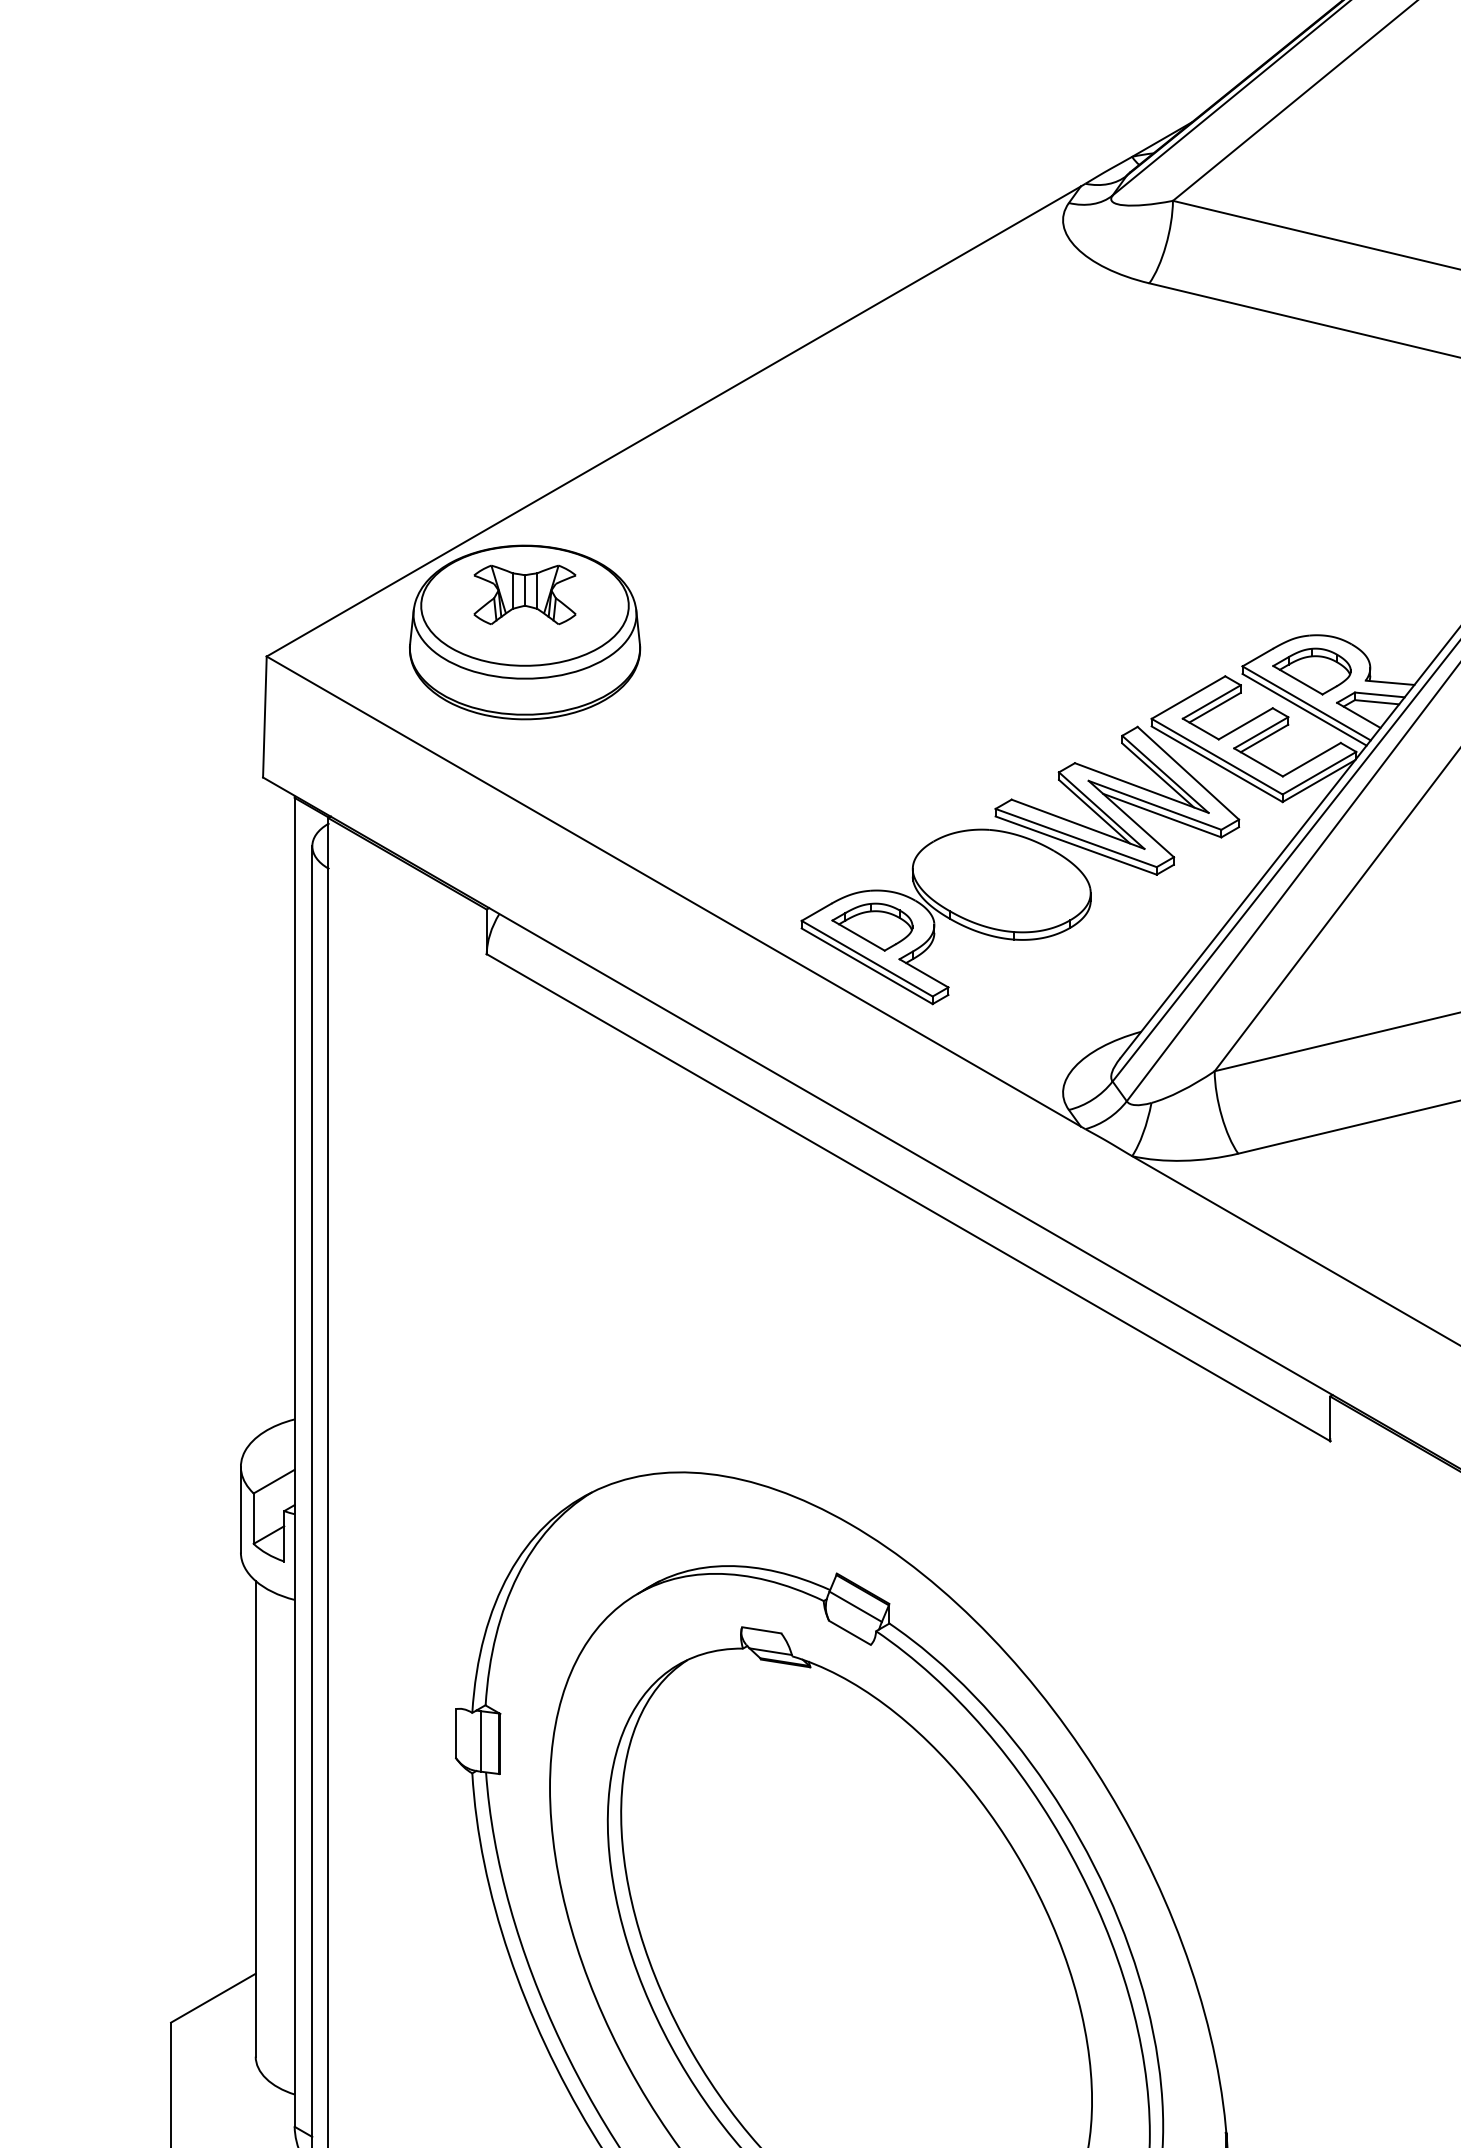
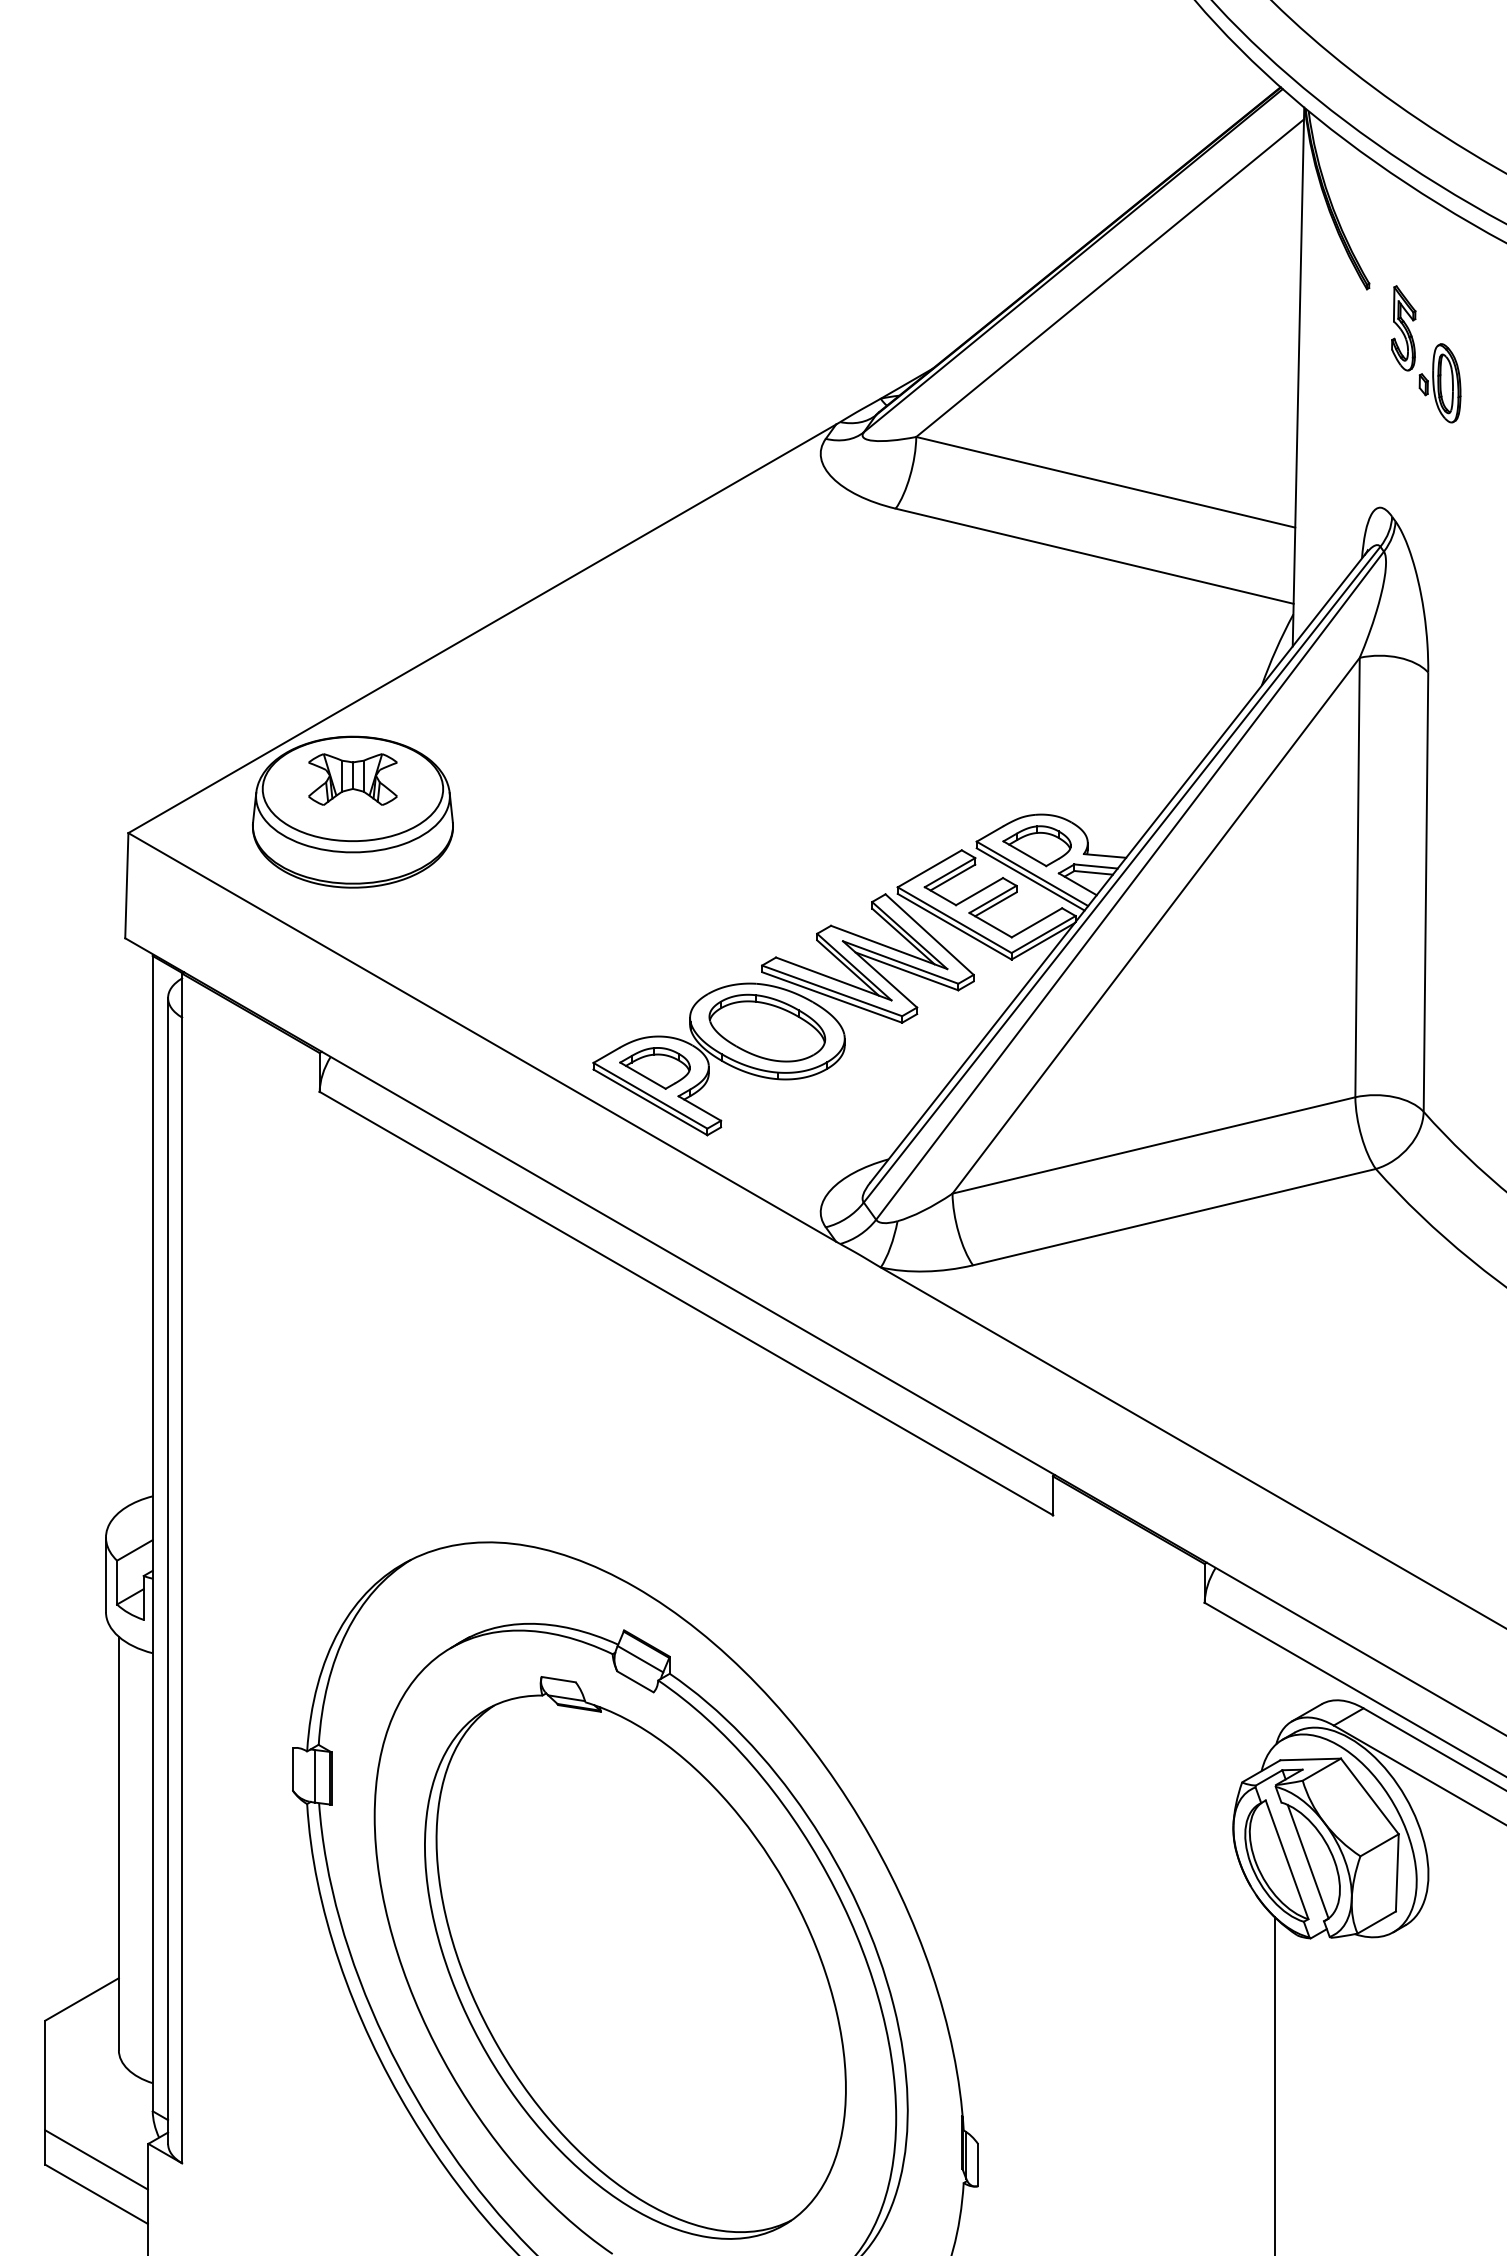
part: (1001, 880) -> (767, 1027), added

